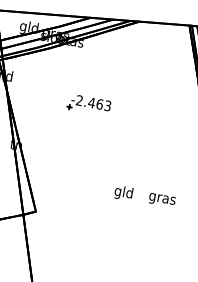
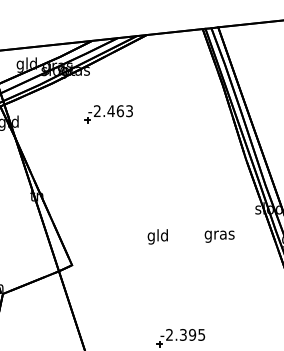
part: (88, 105) -> (108, 114), moved
text: (123, 192) -> (157, 236), moved
text: (162, 200) -> (219, 236), moved

